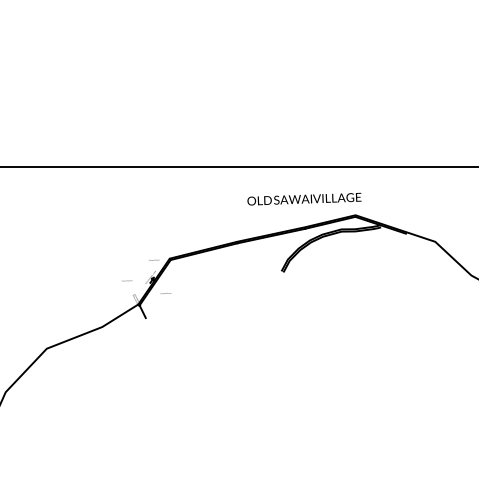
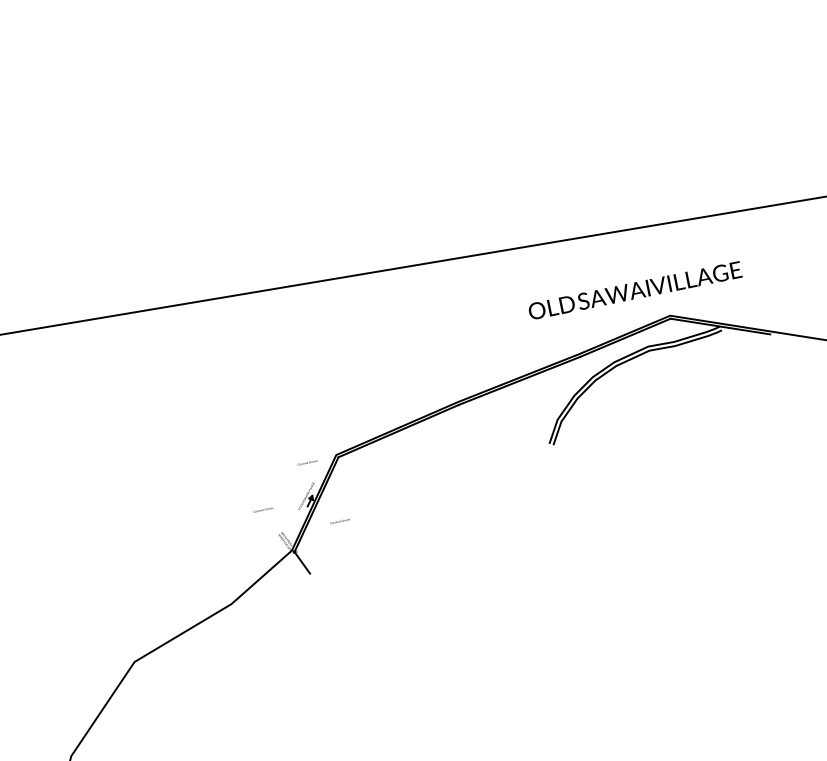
text: (304, 198) -> (635, 289), moved

